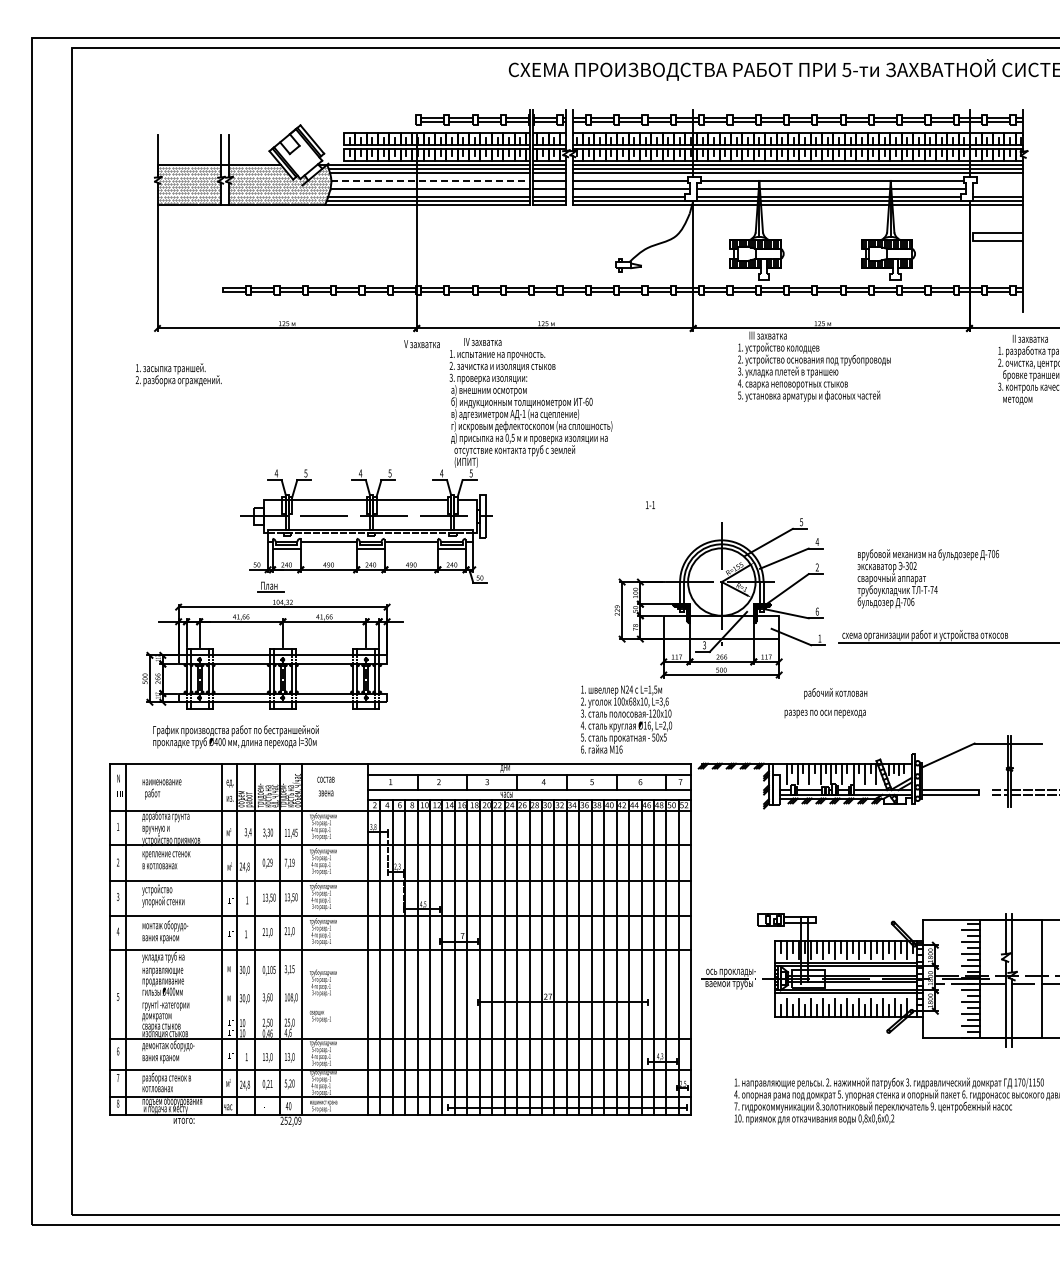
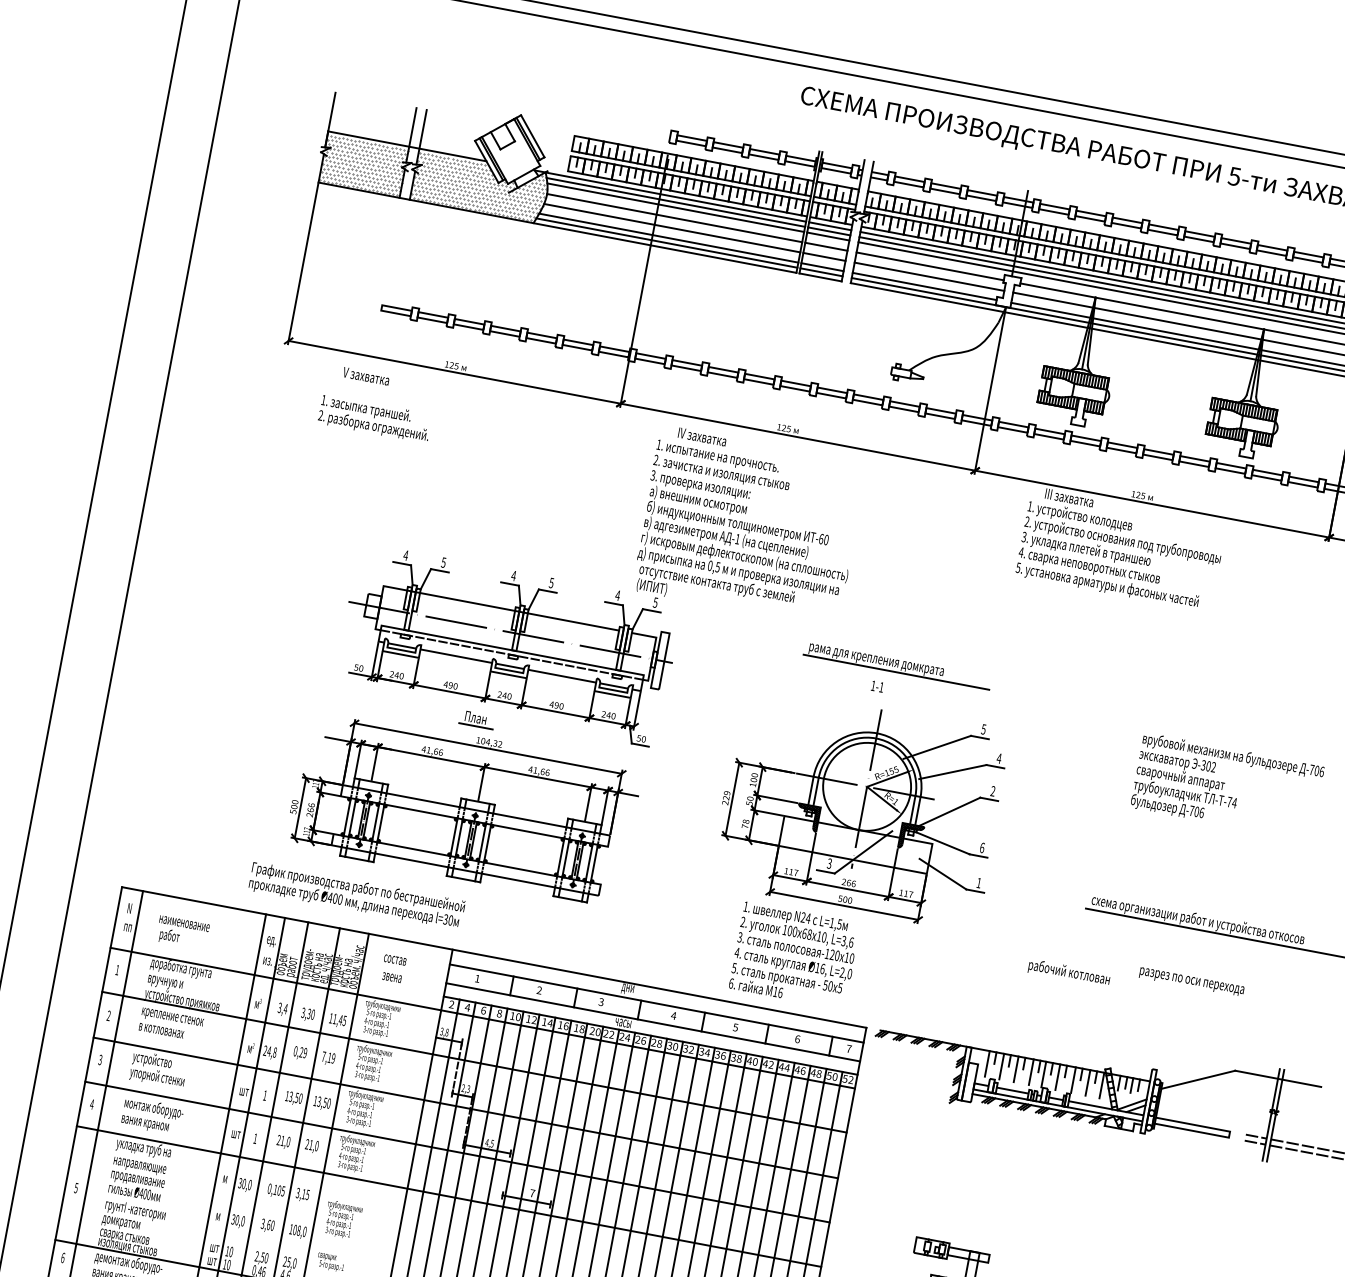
line: (430, 180) -> (674, 217), dashed -> solid
text: (421, 344) -> (365, 376), moved
text: (178, 374) -> (374, 418), moved
part: (662, 487) -> (897, 667), added
text: (927, 578) -> (1226, 786), moved
part: (719, 598) -> (860, 807), moved
part: (272, 645) -> (465, 795), moved
text: (824, 713) -> (1190, 981), moved
text: (235, 736) -> (356, 895), moved

